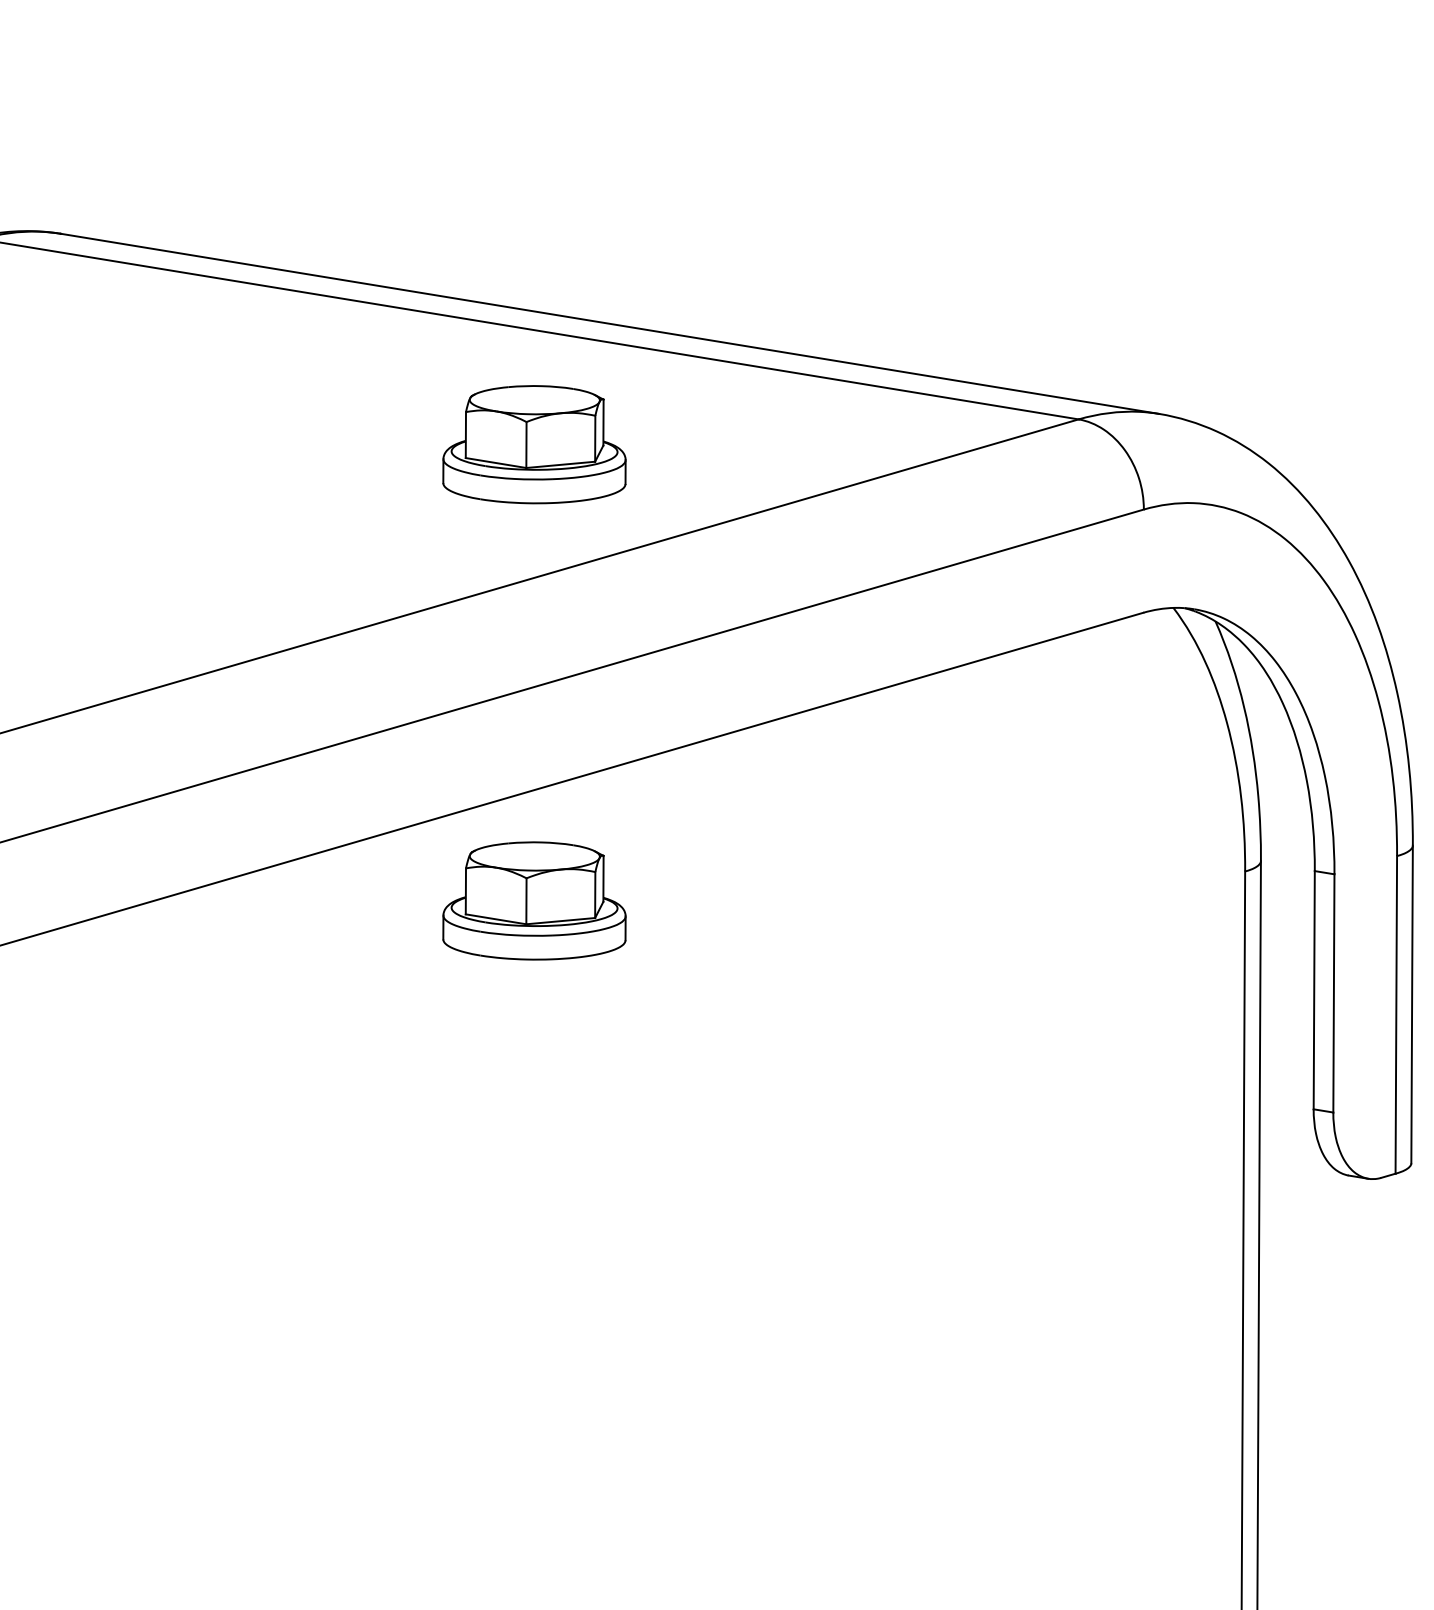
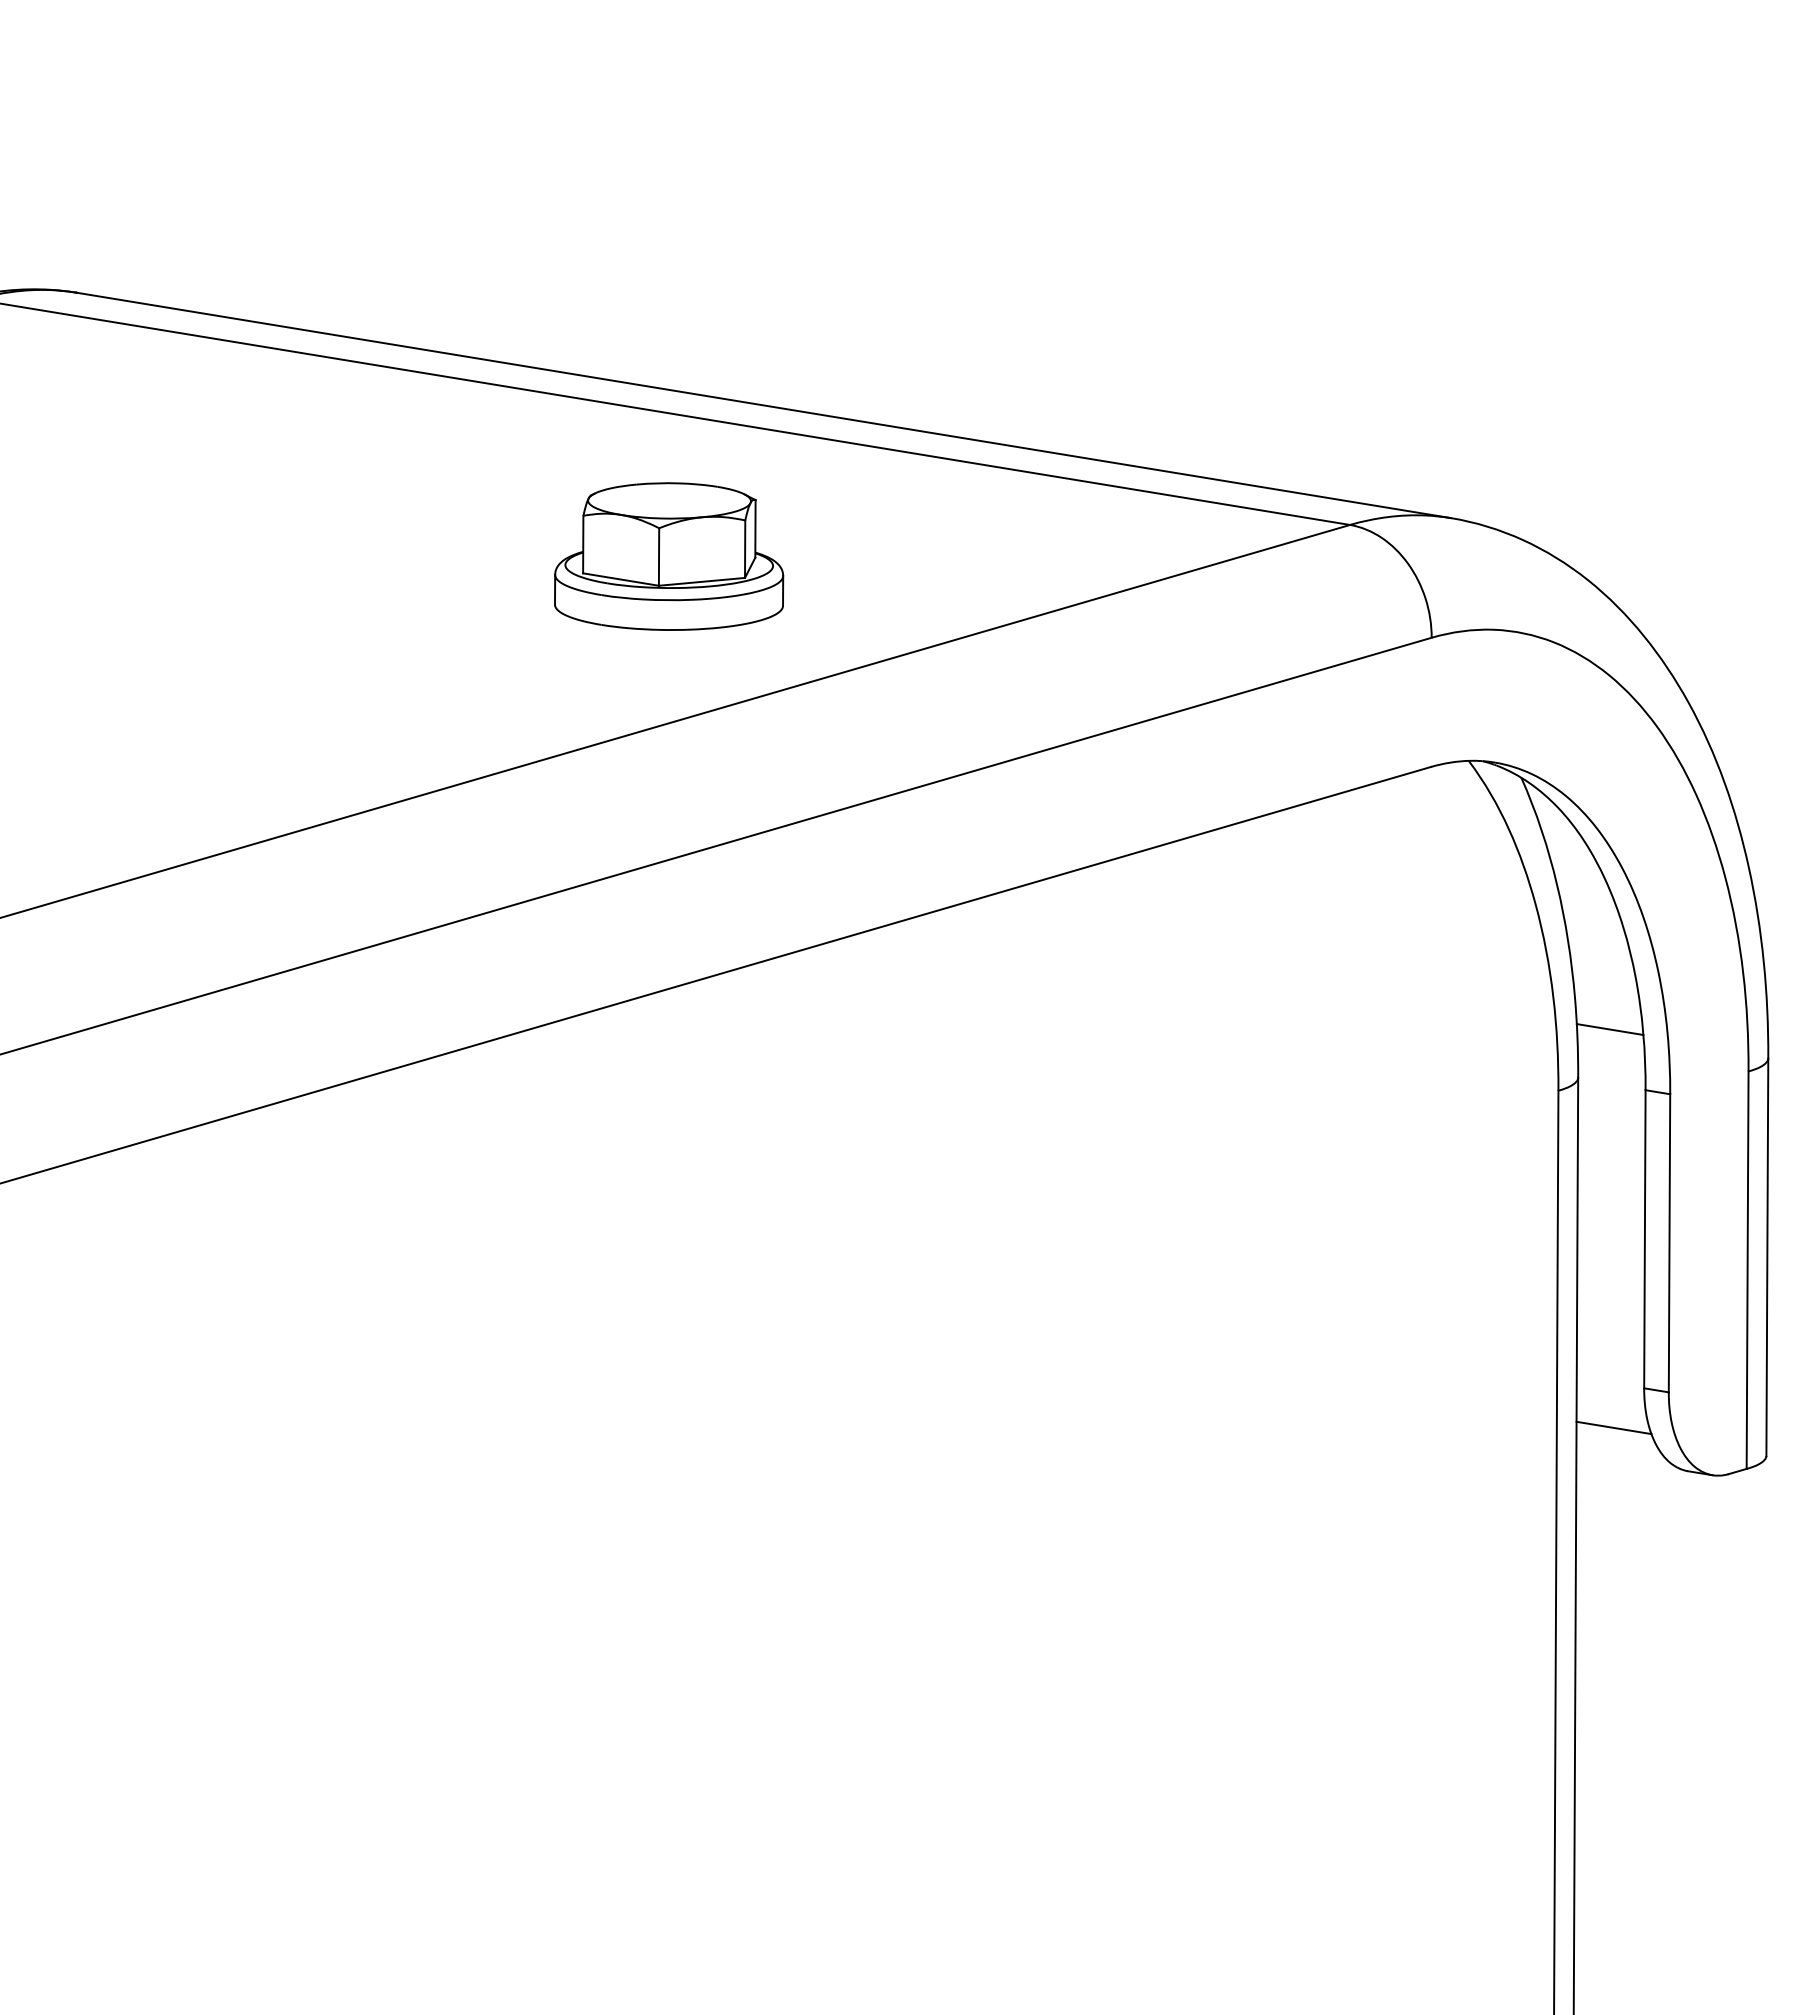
line: (1285, 822) -> (1609, 1029), added
part: (534, 900) -> (669, 1127), removed
line: (1289, 1140) -> (1613, 1427), added

